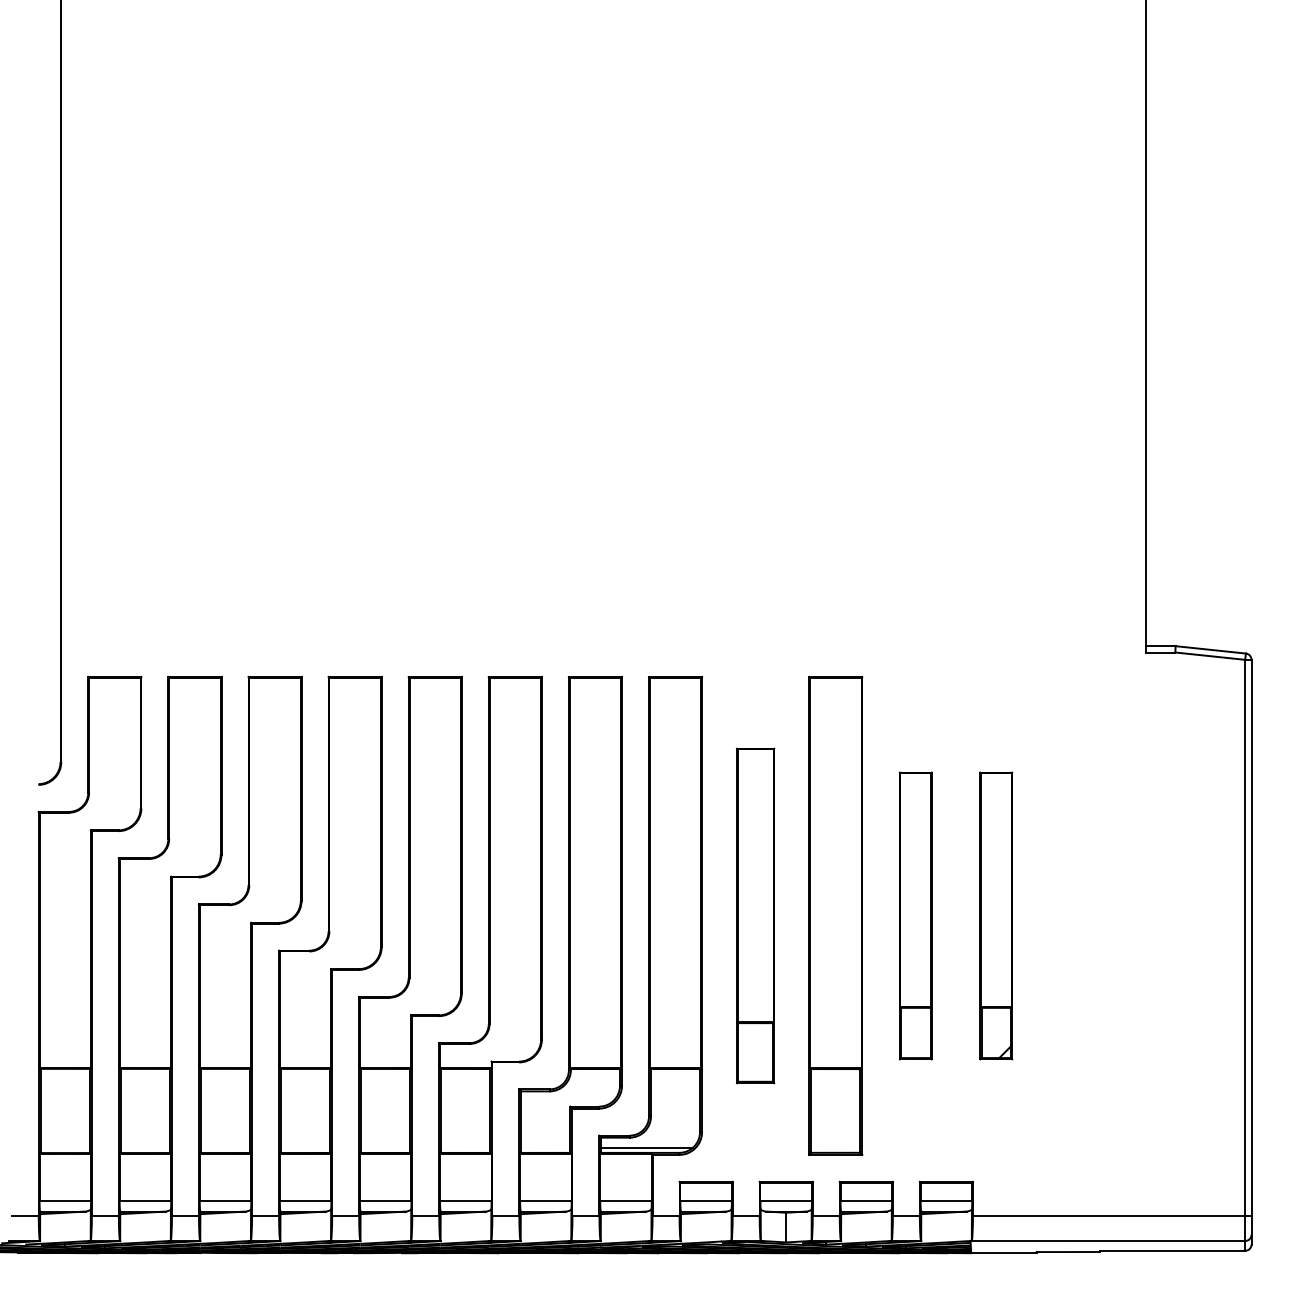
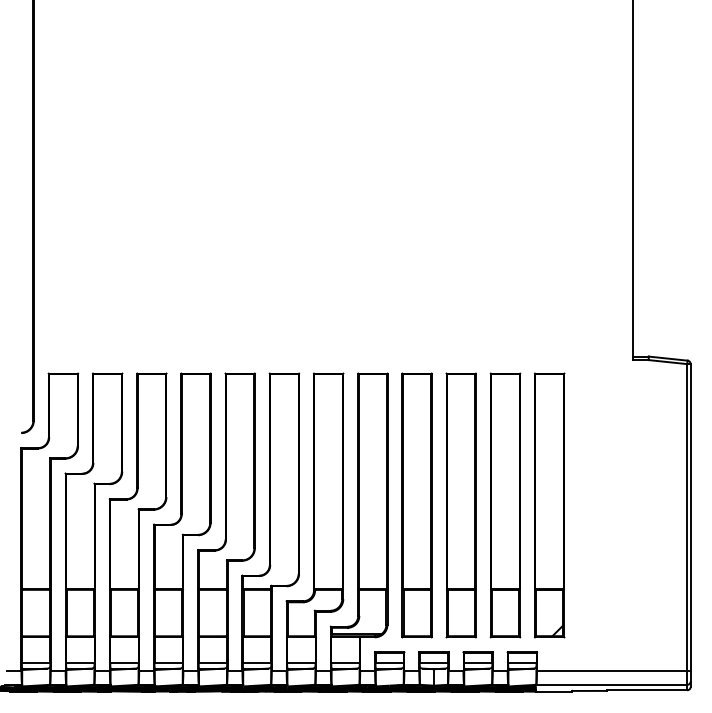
part: (754, 916) -> (416, 505), size x1.43
part: (915, 916) -> (505, 505), size x1.67
part: (995, 916) -> (549, 505), size x1.67

